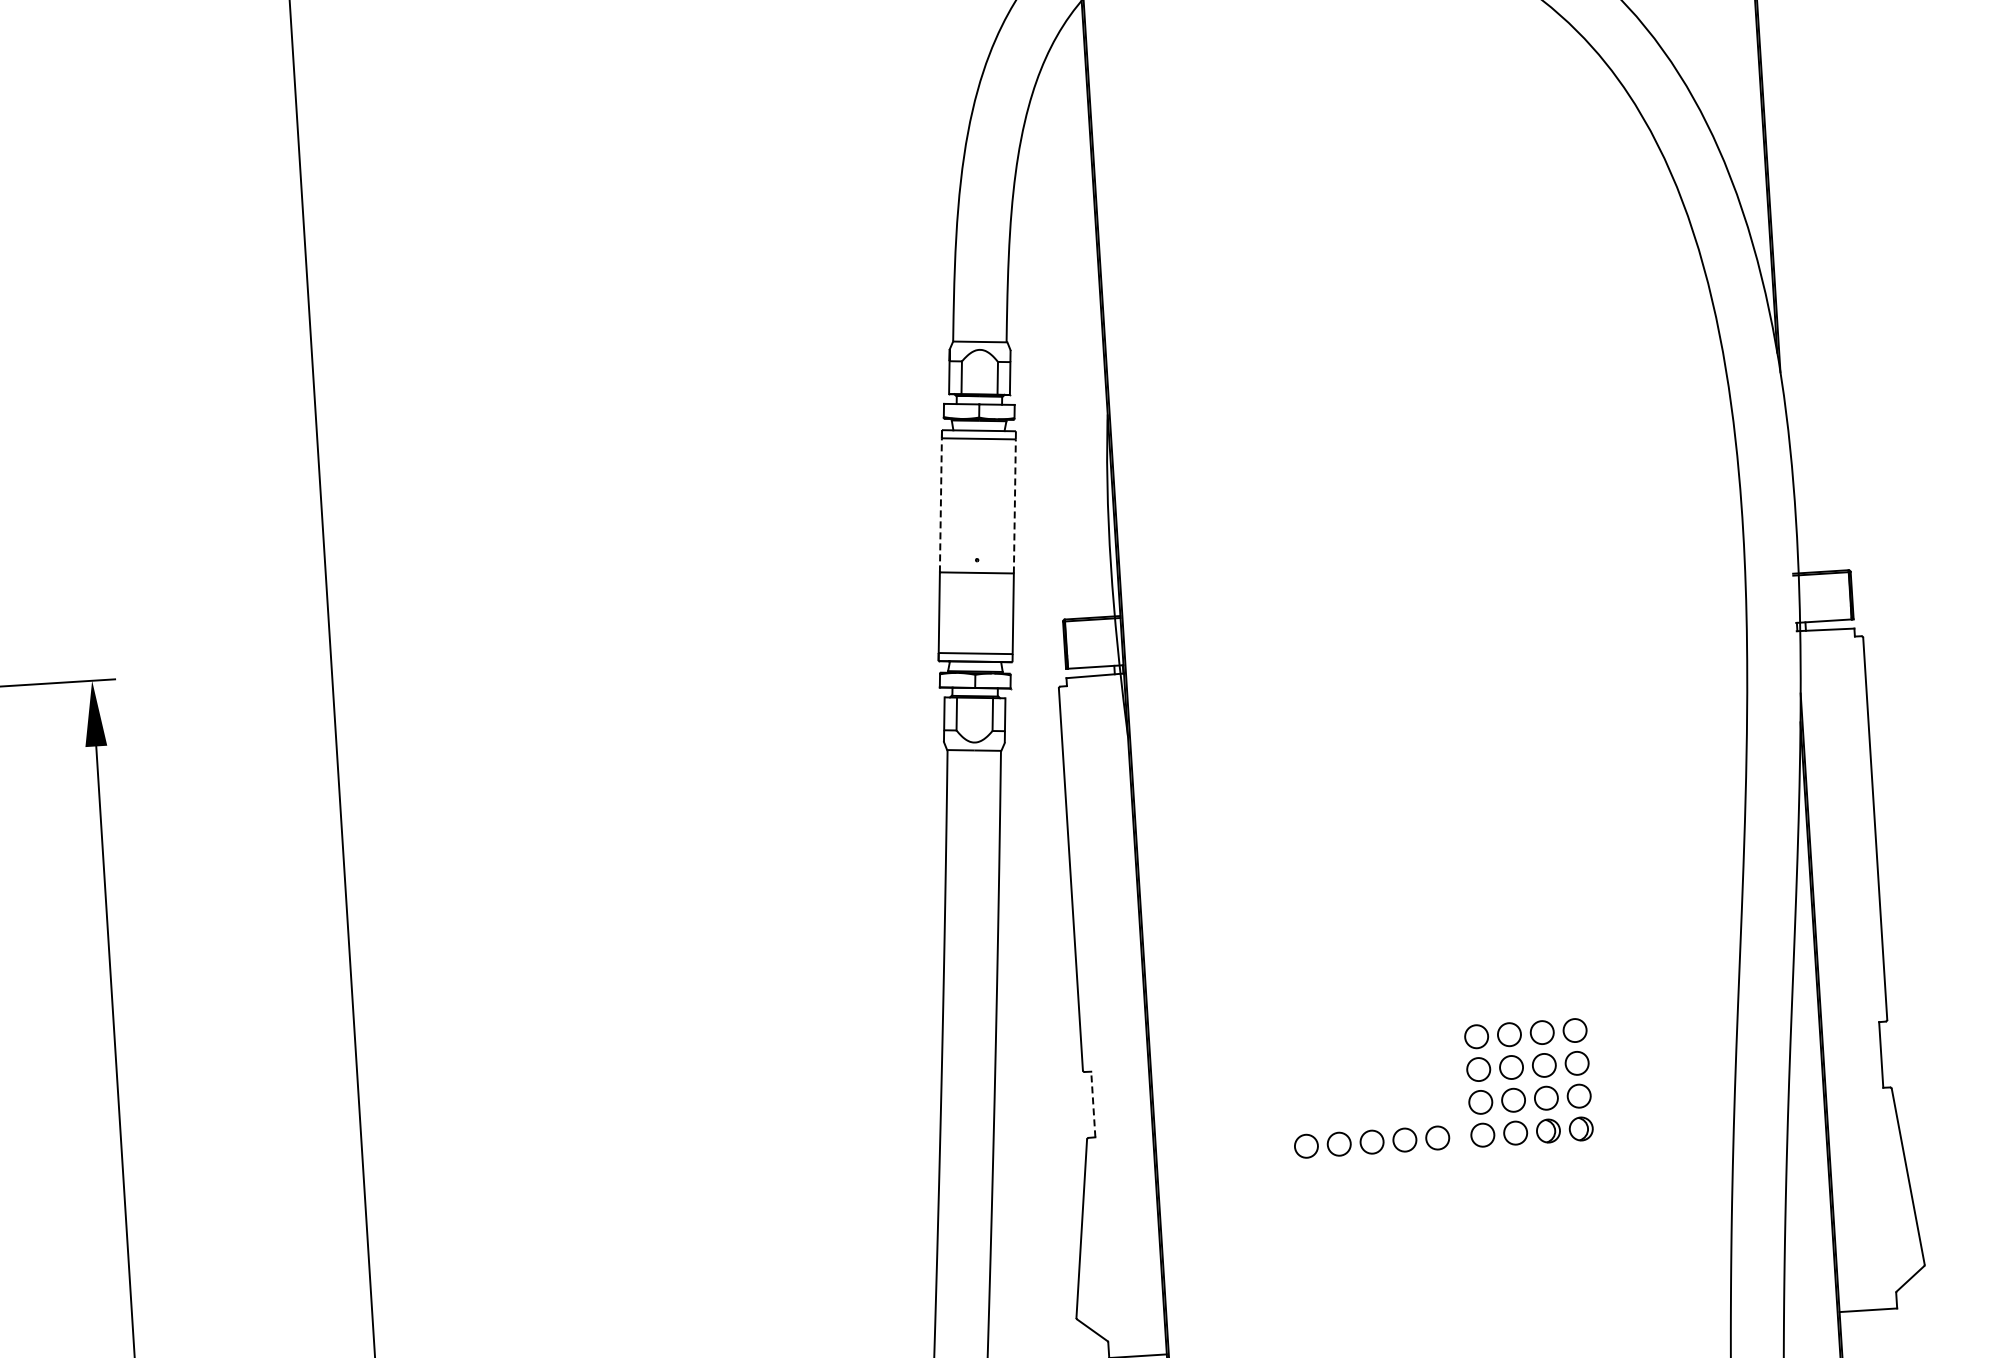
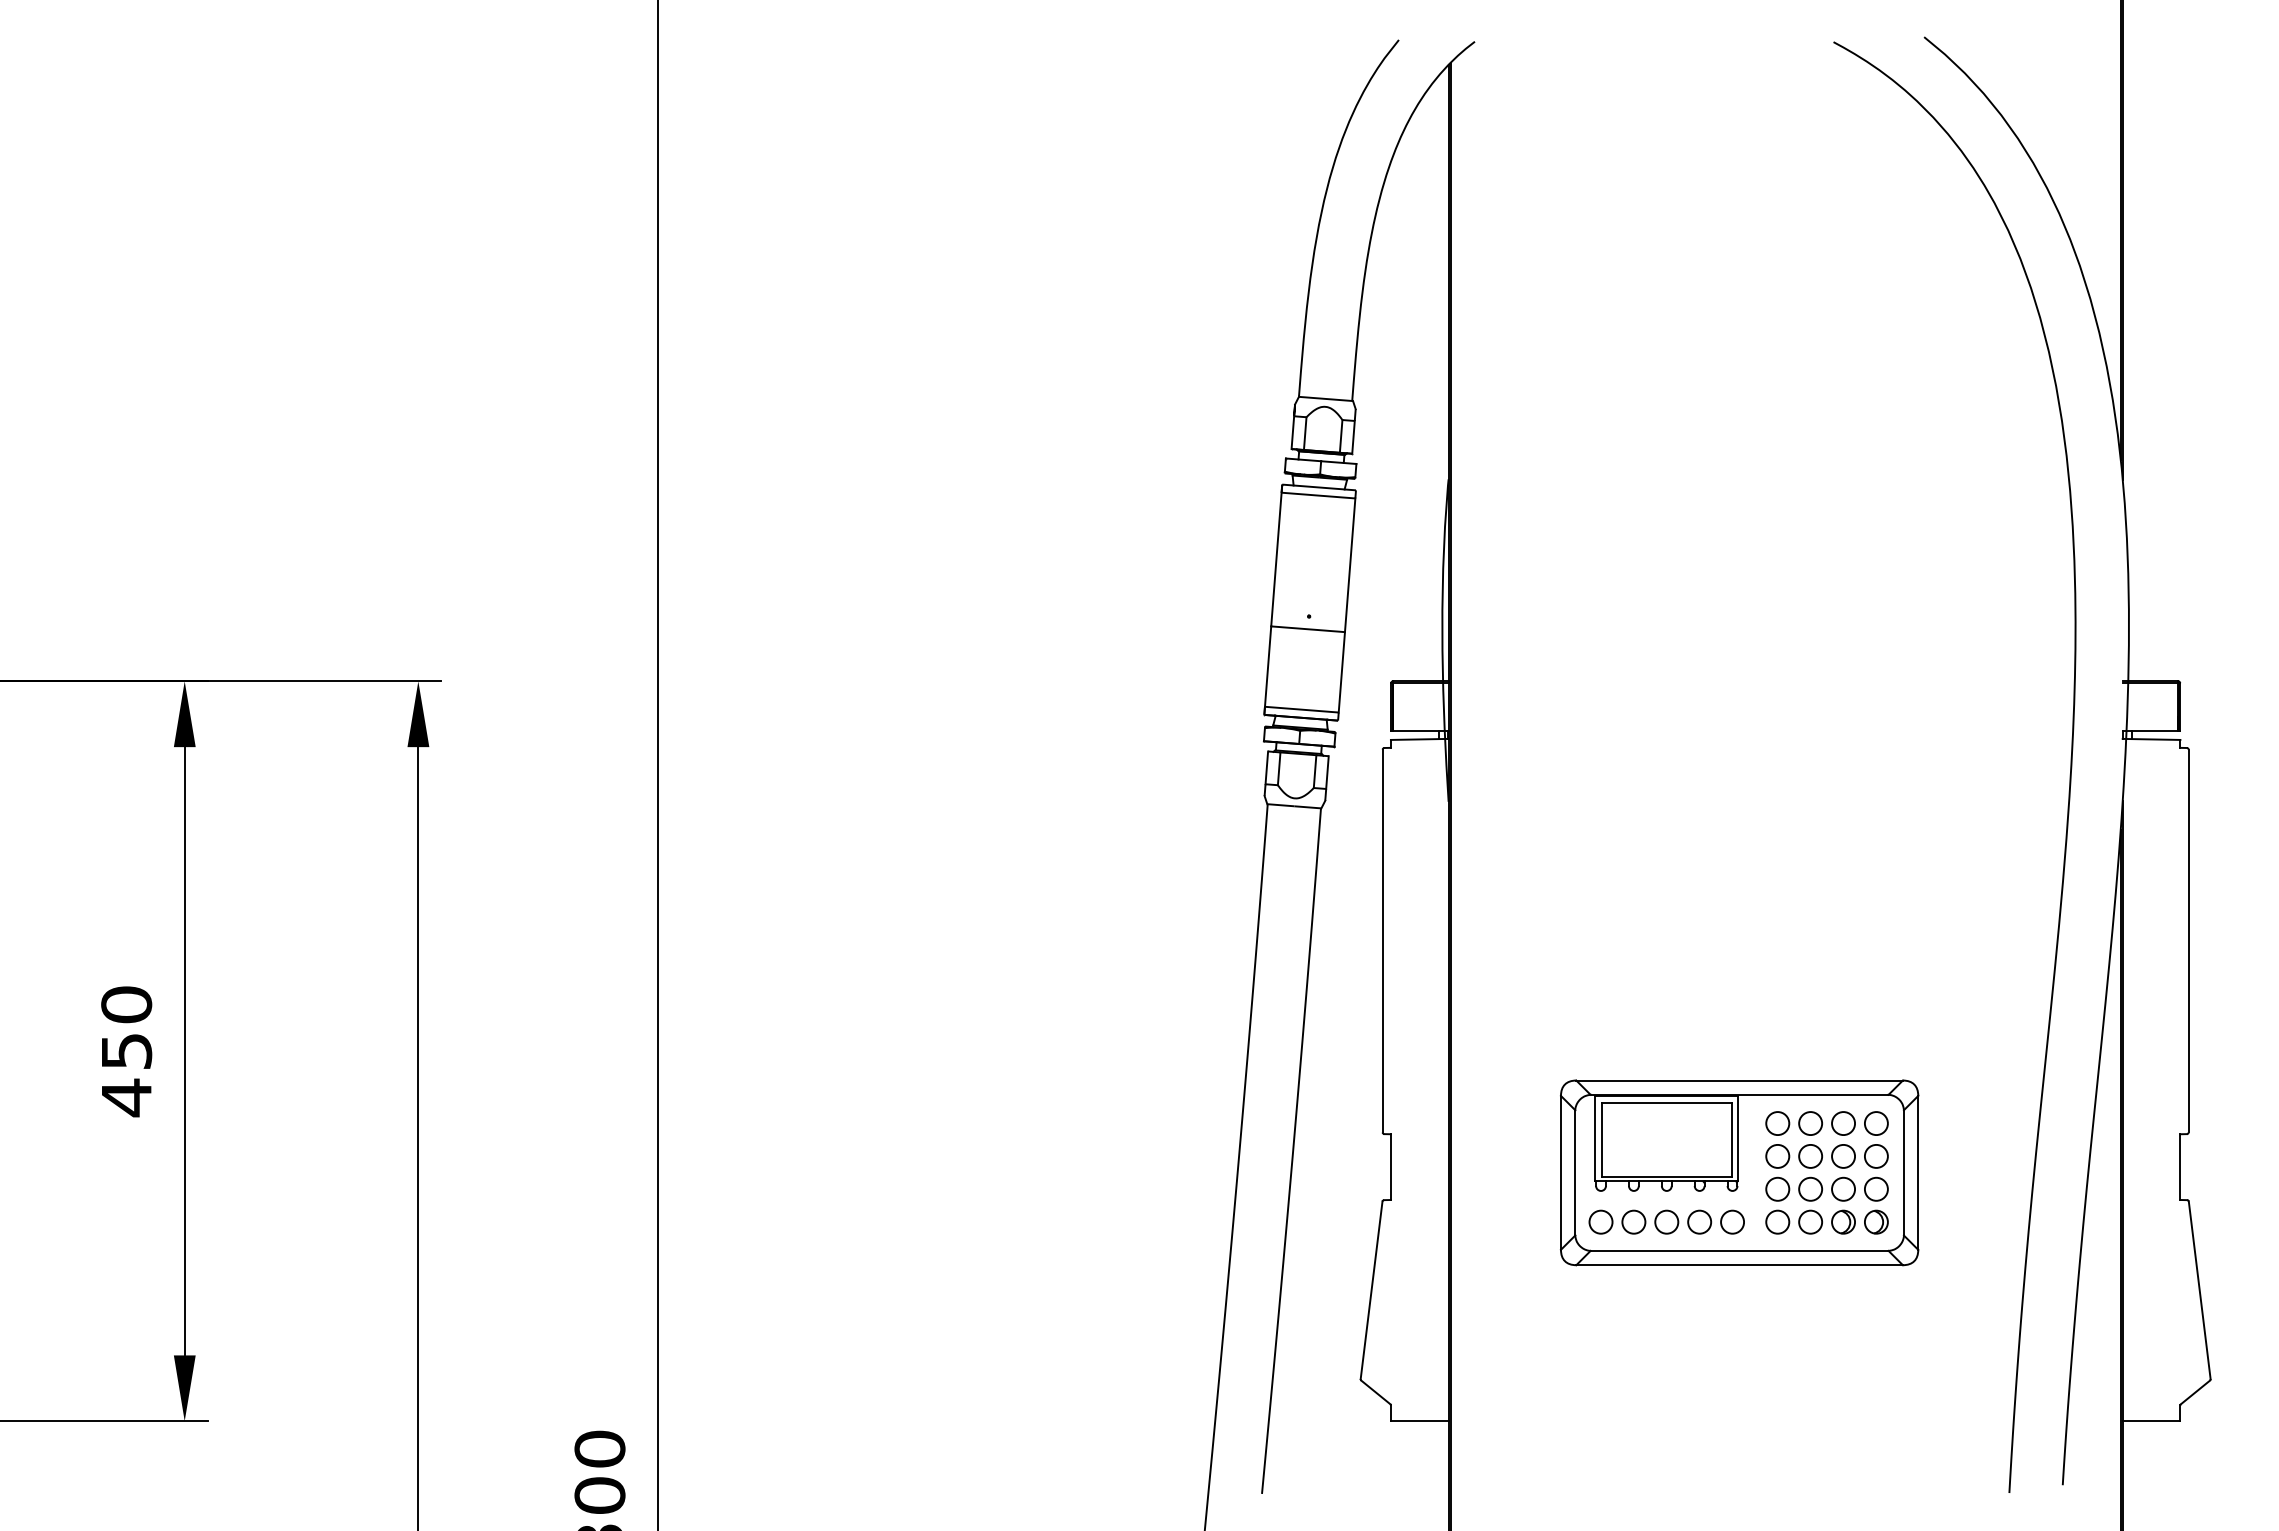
line: (940, 505) -> (1276, 559), dashed -> solid
line: (1015, 505) -> (1350, 564), dashed -> solid
part: (1441, 1088) -> (1739, 1172), added
line: (1092, 1104) -> (1390, 1167), dashed -> solid

